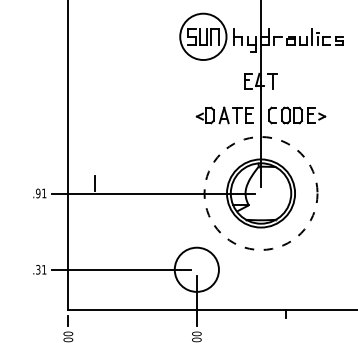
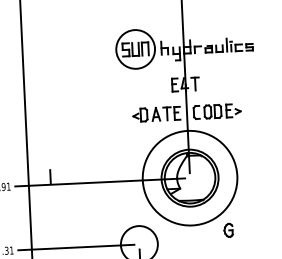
circle: (260, 193) -> (189, 178), dashed -> solid
part: (303, 257) -> (228, 230), added

